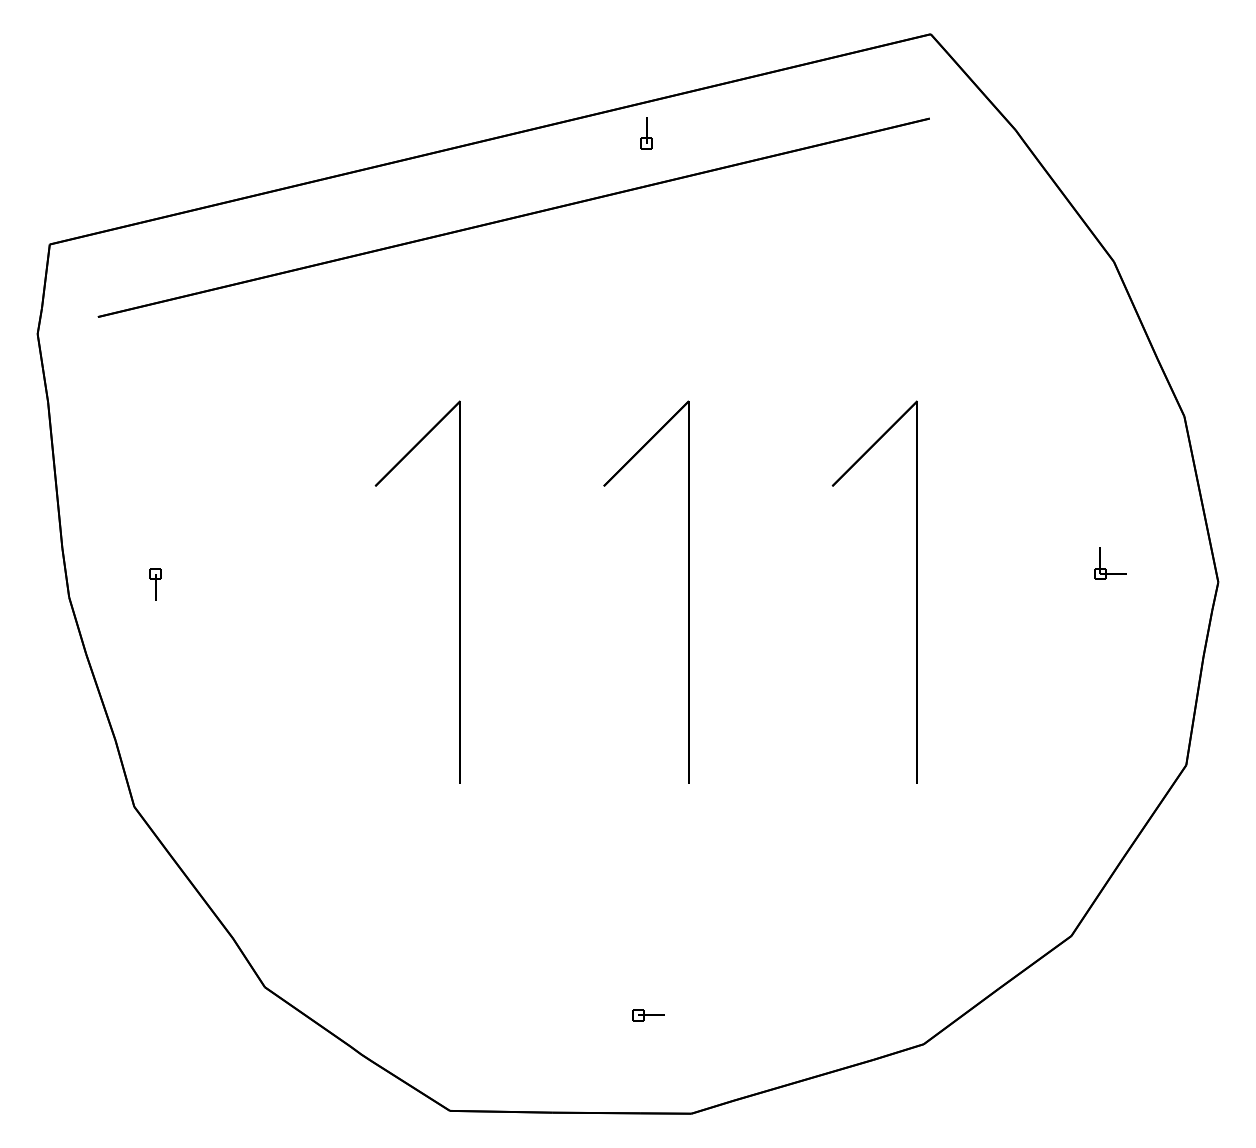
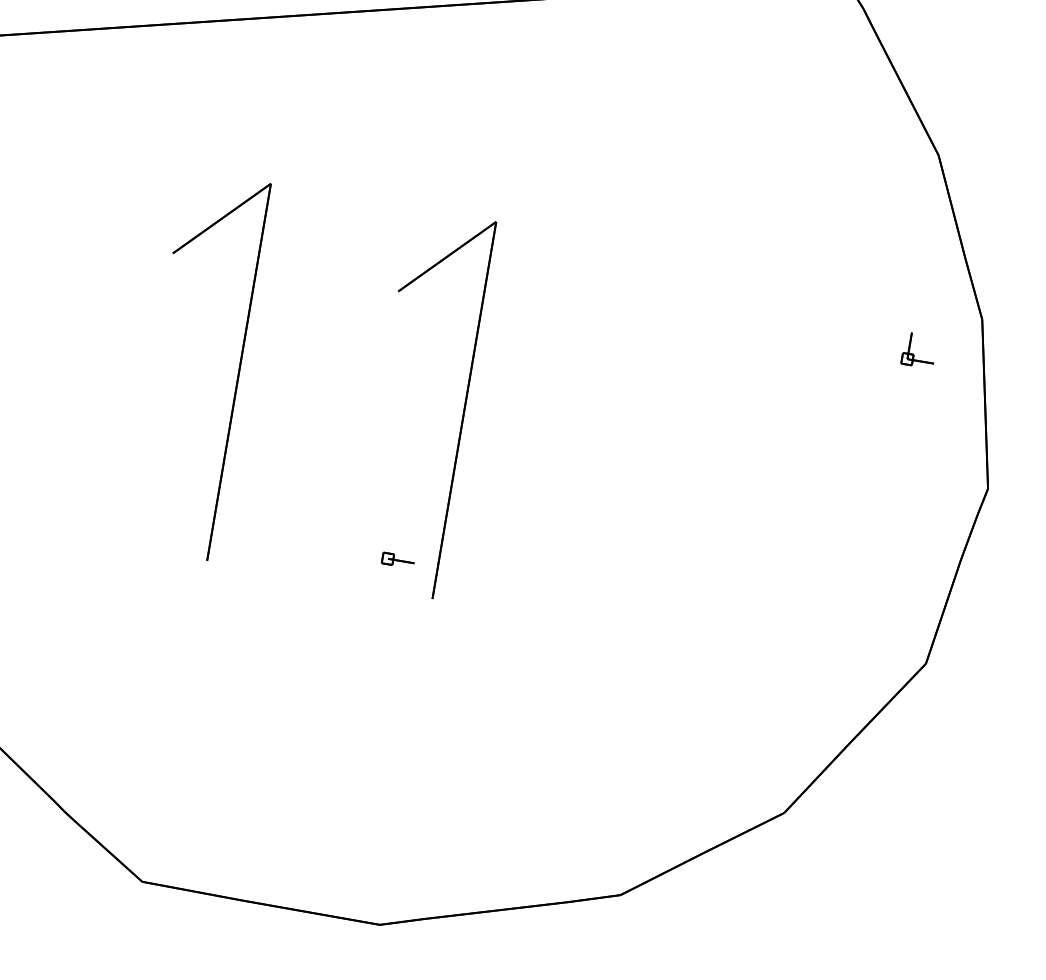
part: (1105, 568) -> (913, 354), moved
part: (916, 591) -> (688, 447), removed
part: (648, 1015) -> (397, 560), moved

